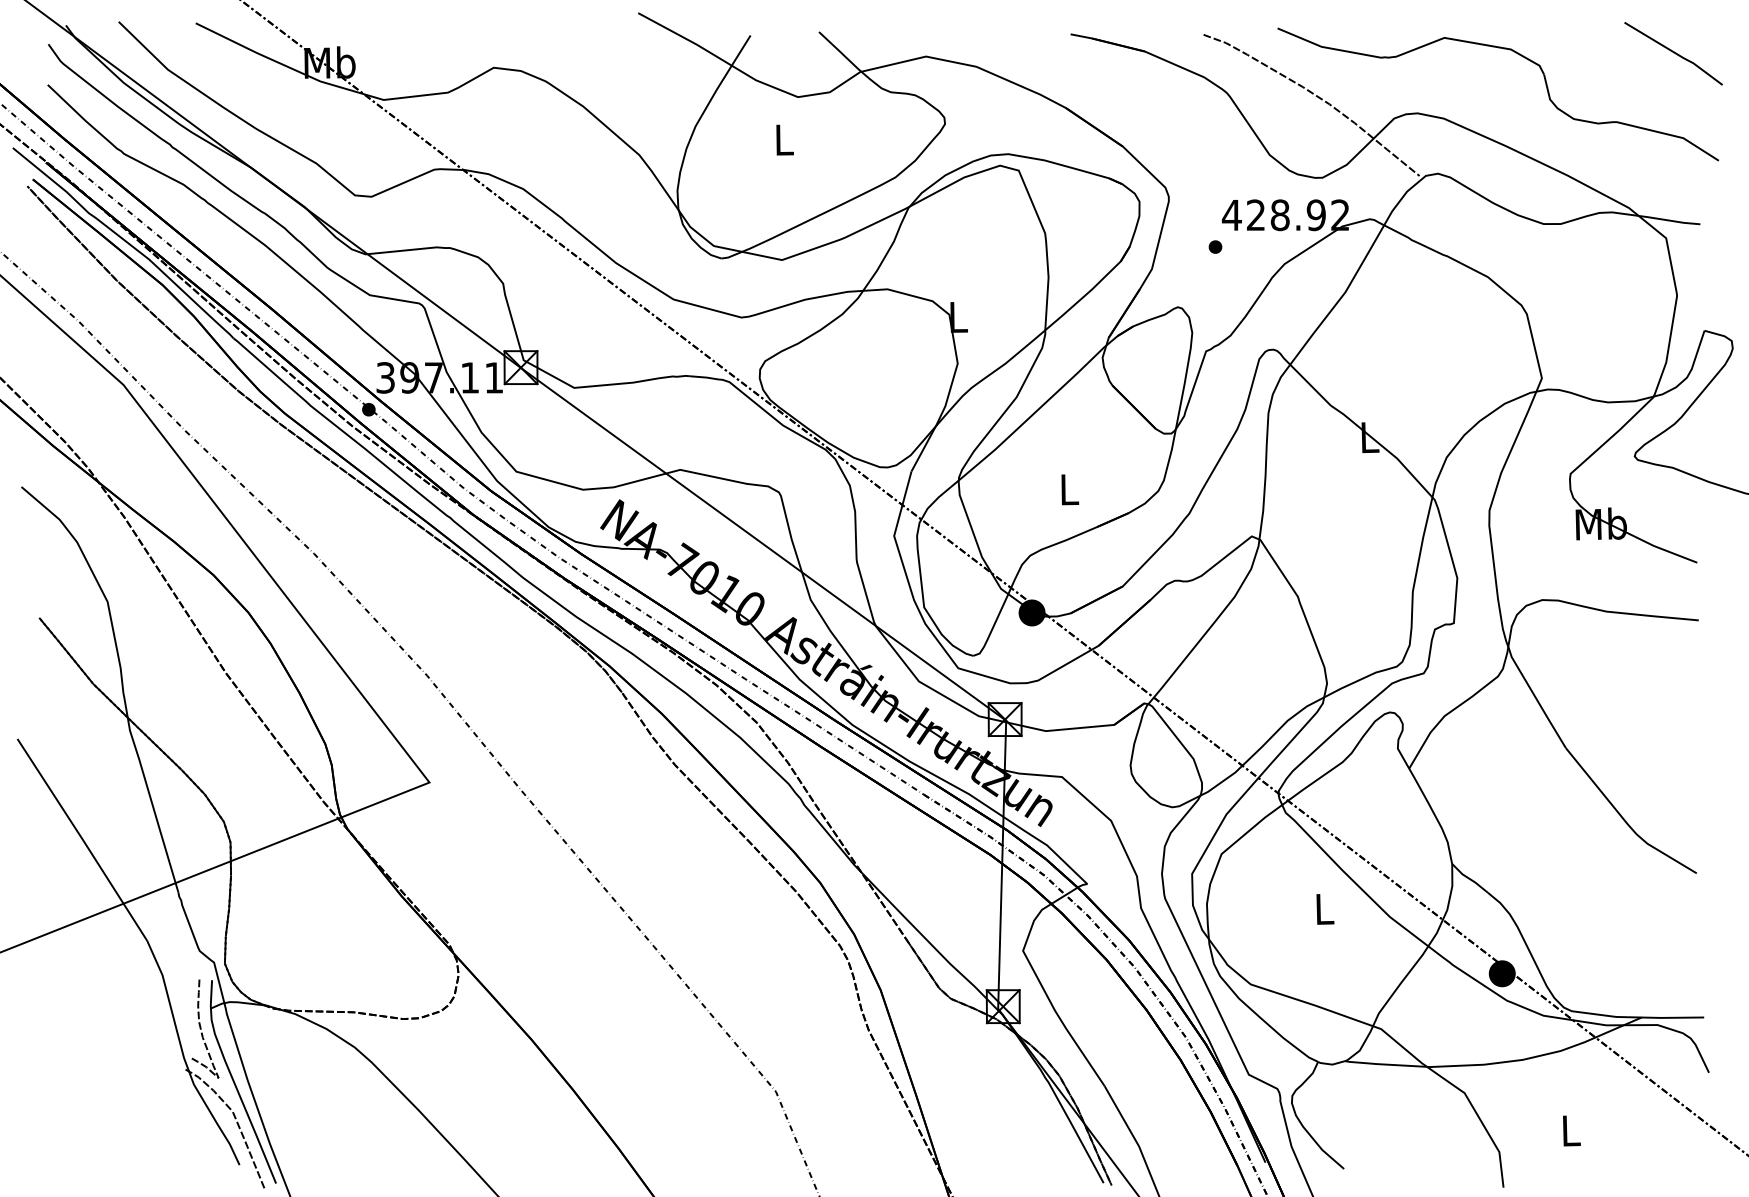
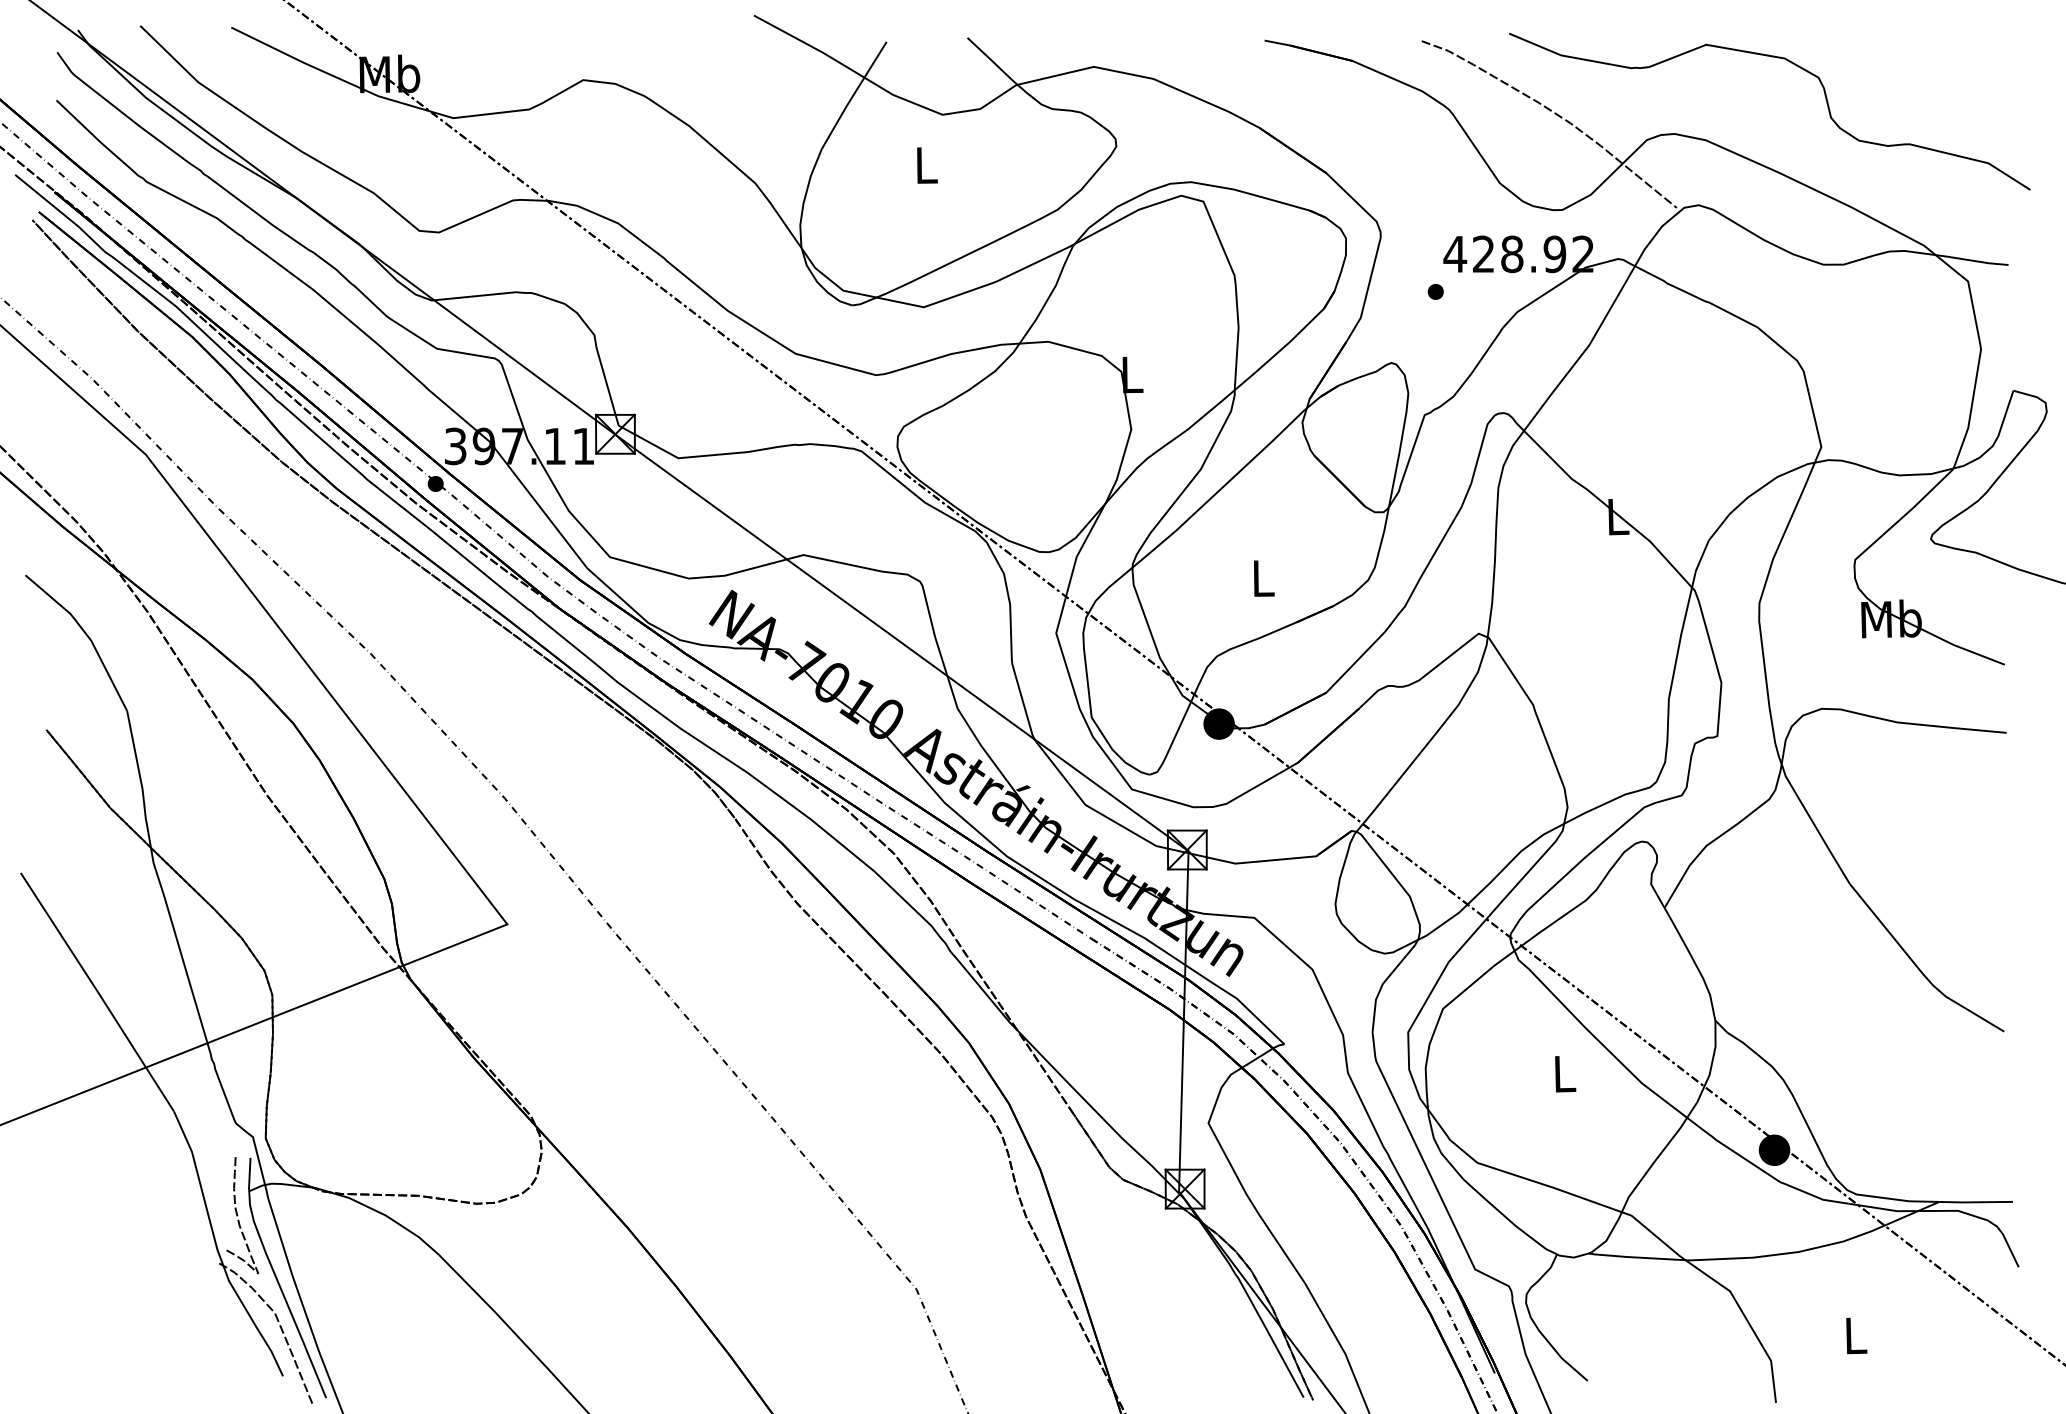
line: (1673, 52) -> (1976, 62), removed

